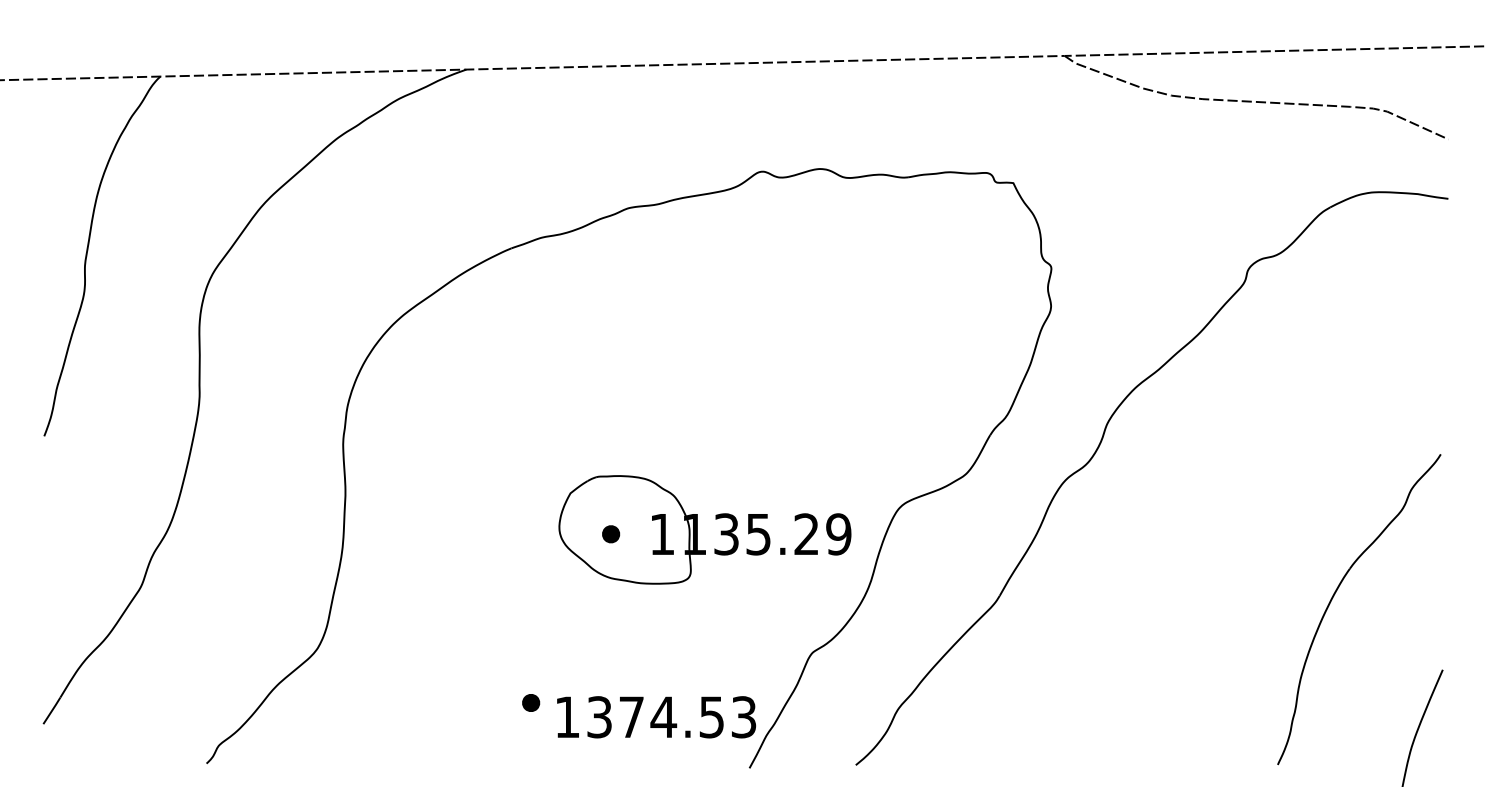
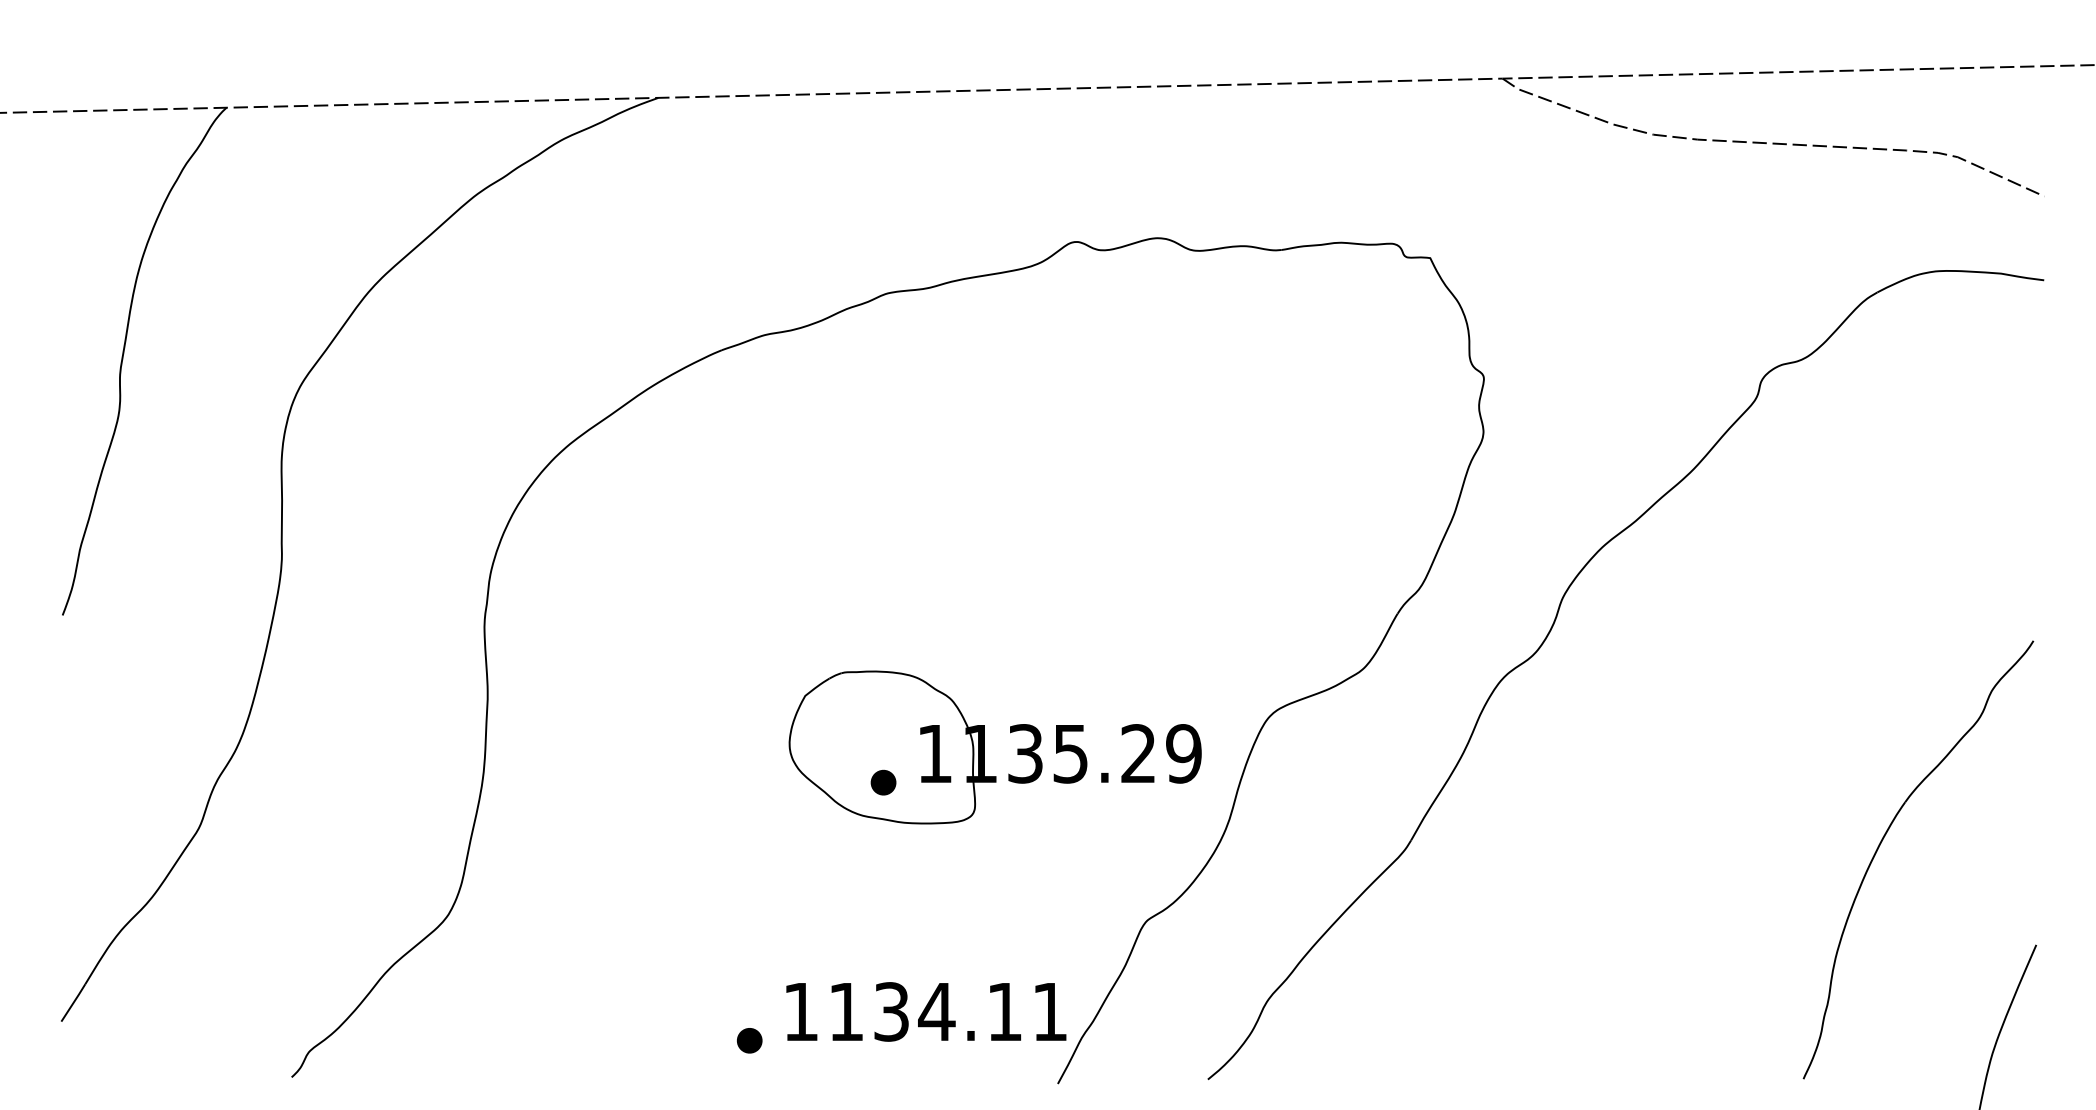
part: (611, 534) -> (883, 782), moved
part: (530, 702) -> (749, 1040), moved
text: (671, 716) -> (948, 1011), 1374.53 -> 1134.11

